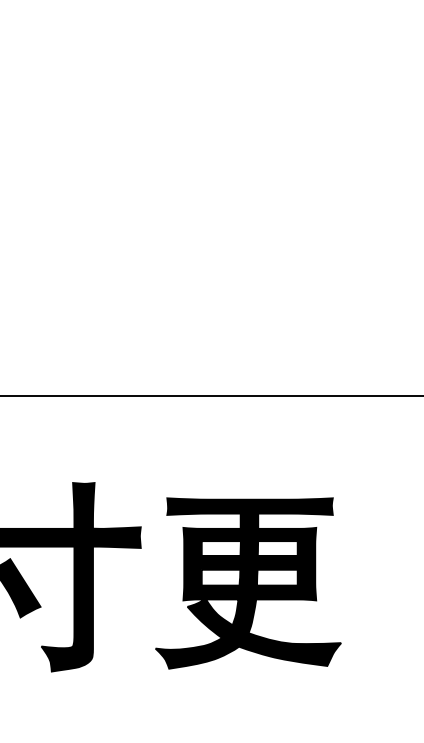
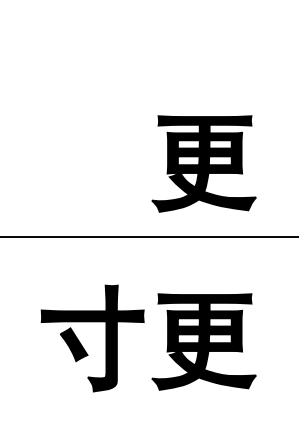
part: (247, 265) -> (203, 163), added

